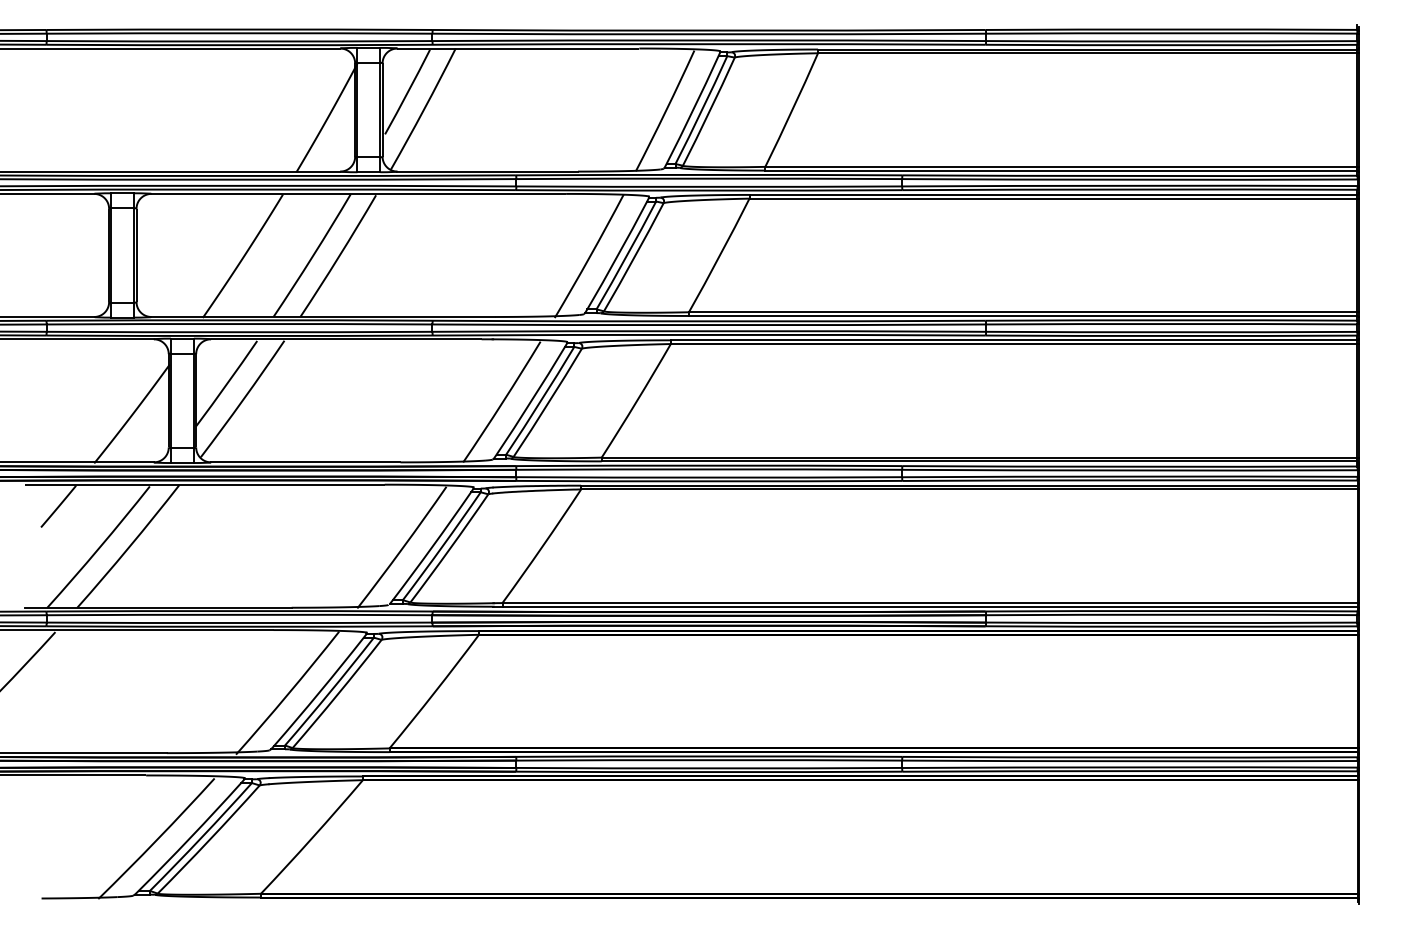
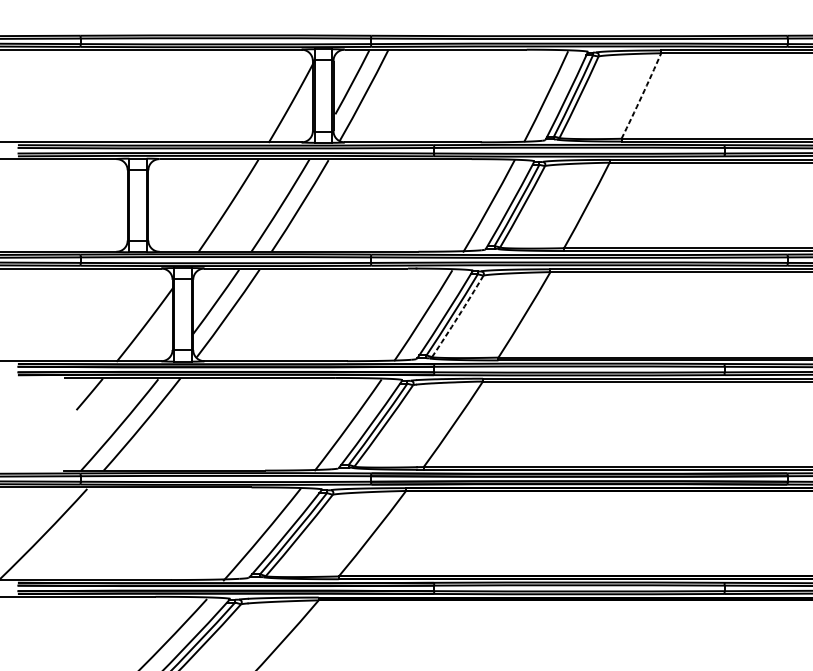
arc: (792, 110) -> (642, 96), solid -> dashed
arc: (548, 403) -> (458, 316), solid -> dashed

